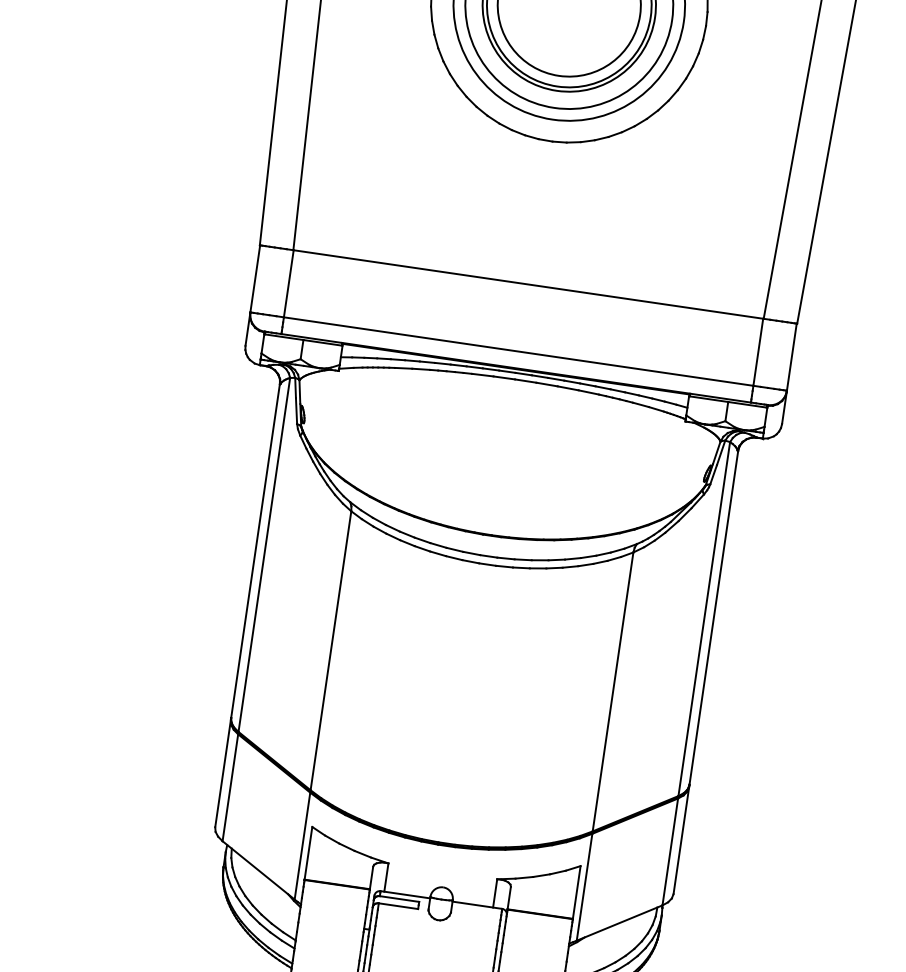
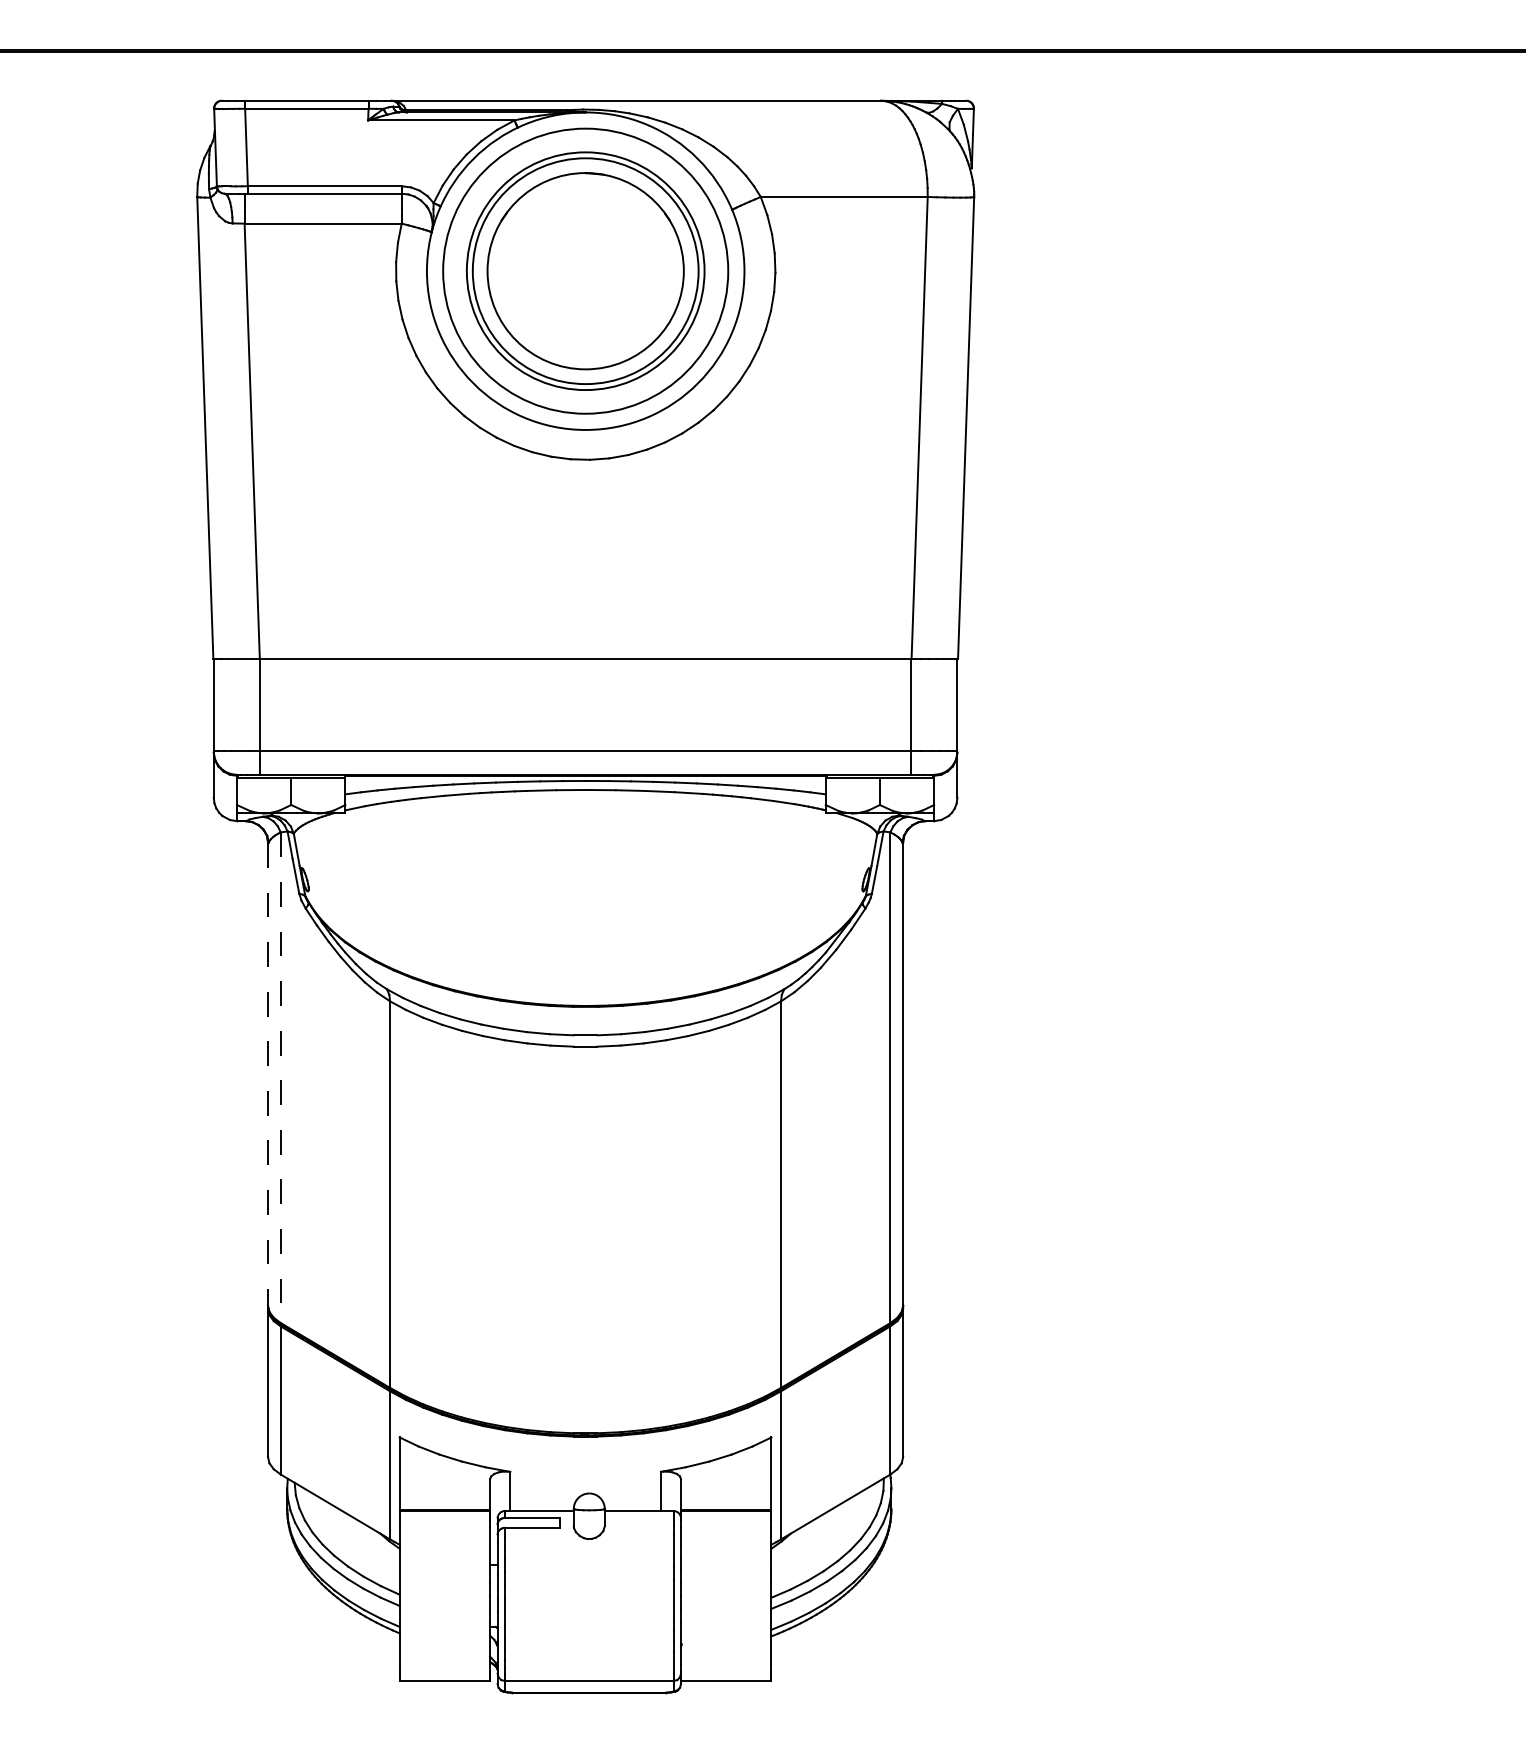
line: (255, 551) -> (268, 1074), solid -> dashed
line: (264, 555) -> (280, 1078), solid -> dashed

